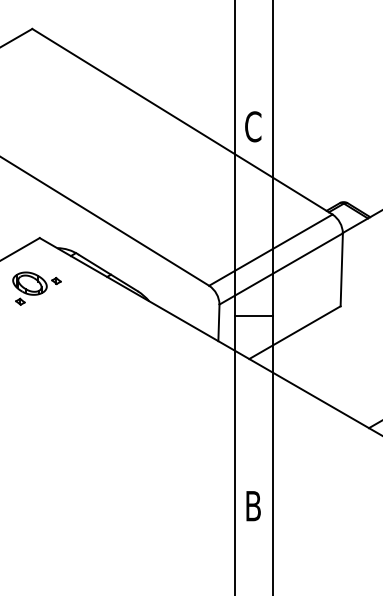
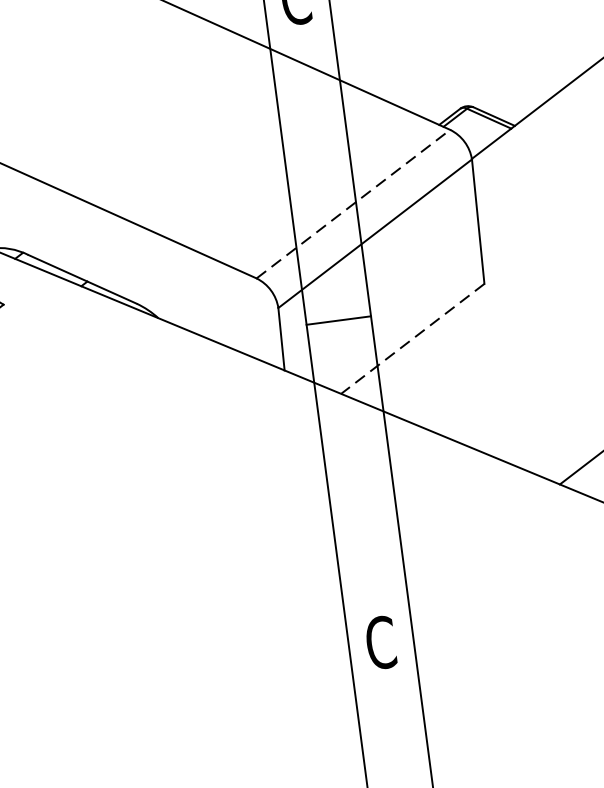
line: (271, 249) -> (354, 202), solid -> dashed
line: (294, 332) -> (411, 338), solid -> dashed
text: (253, 505) -> (381, 641), B -> C

